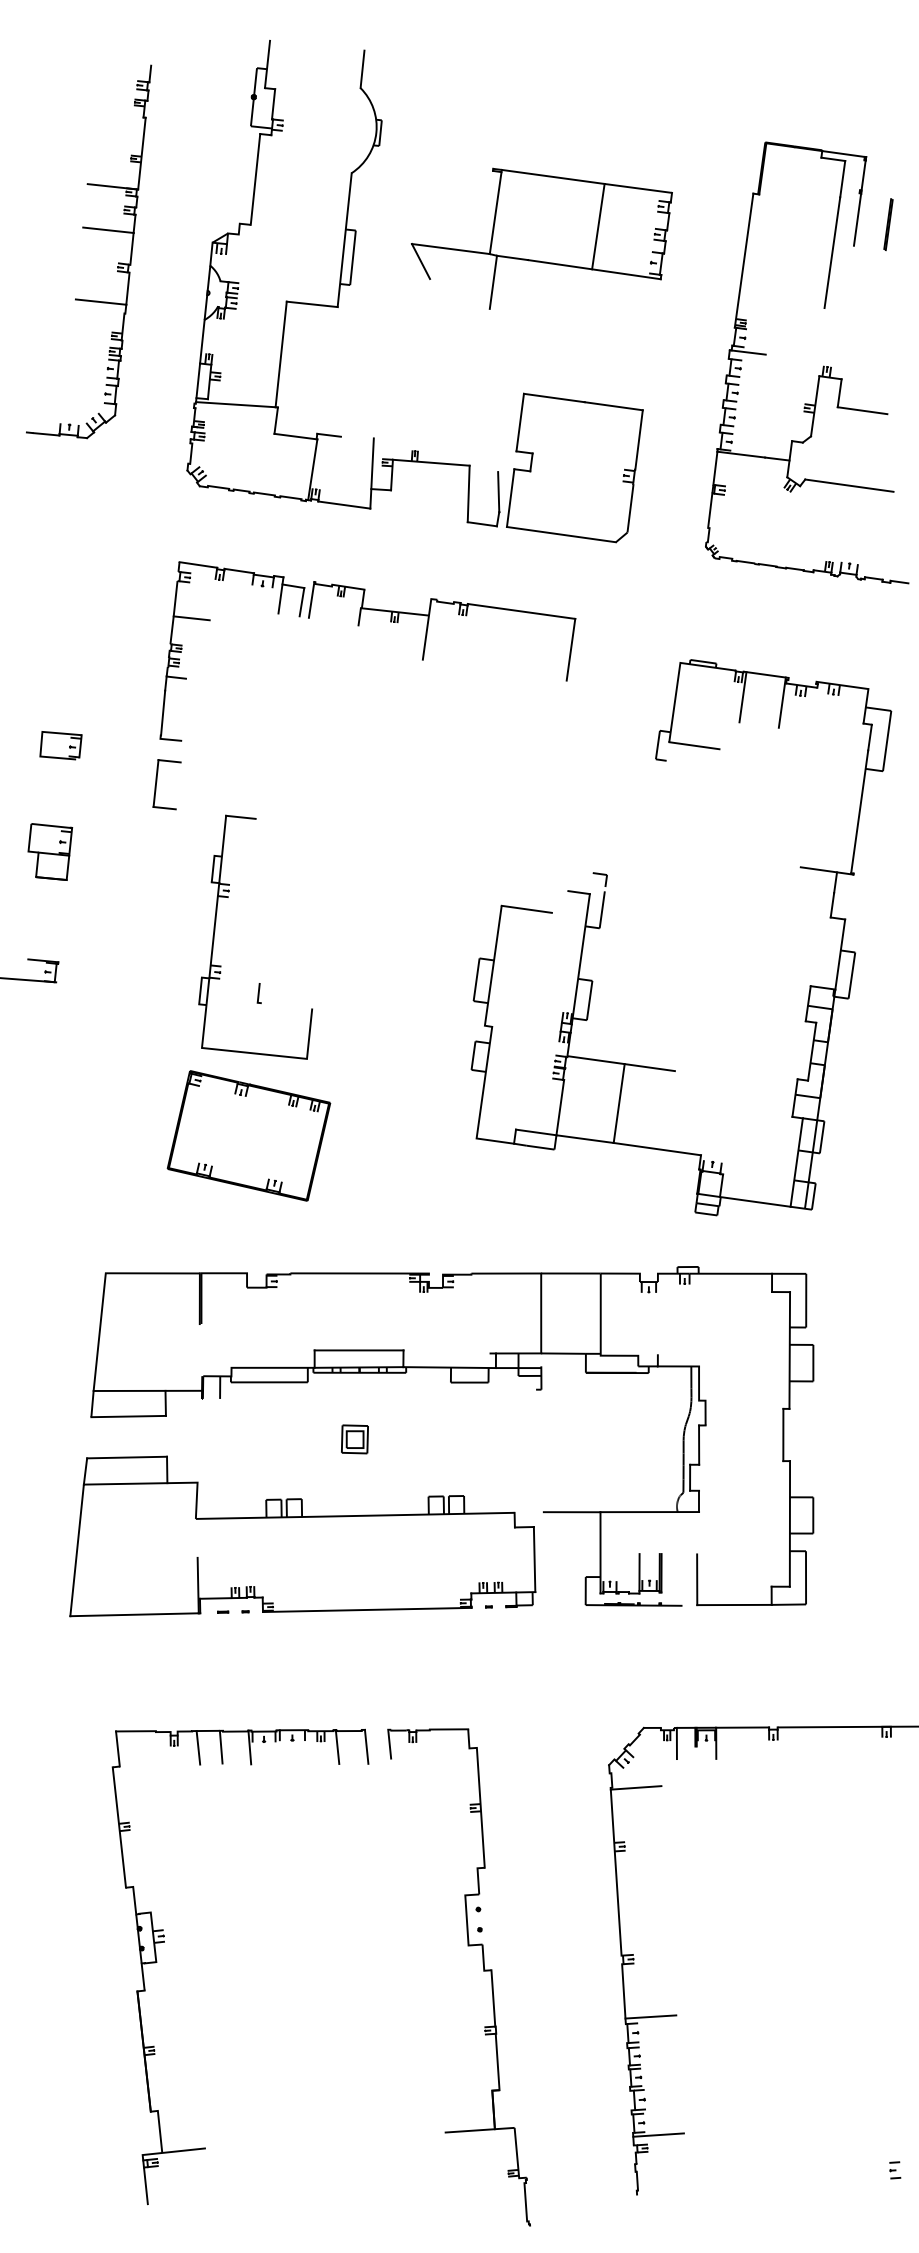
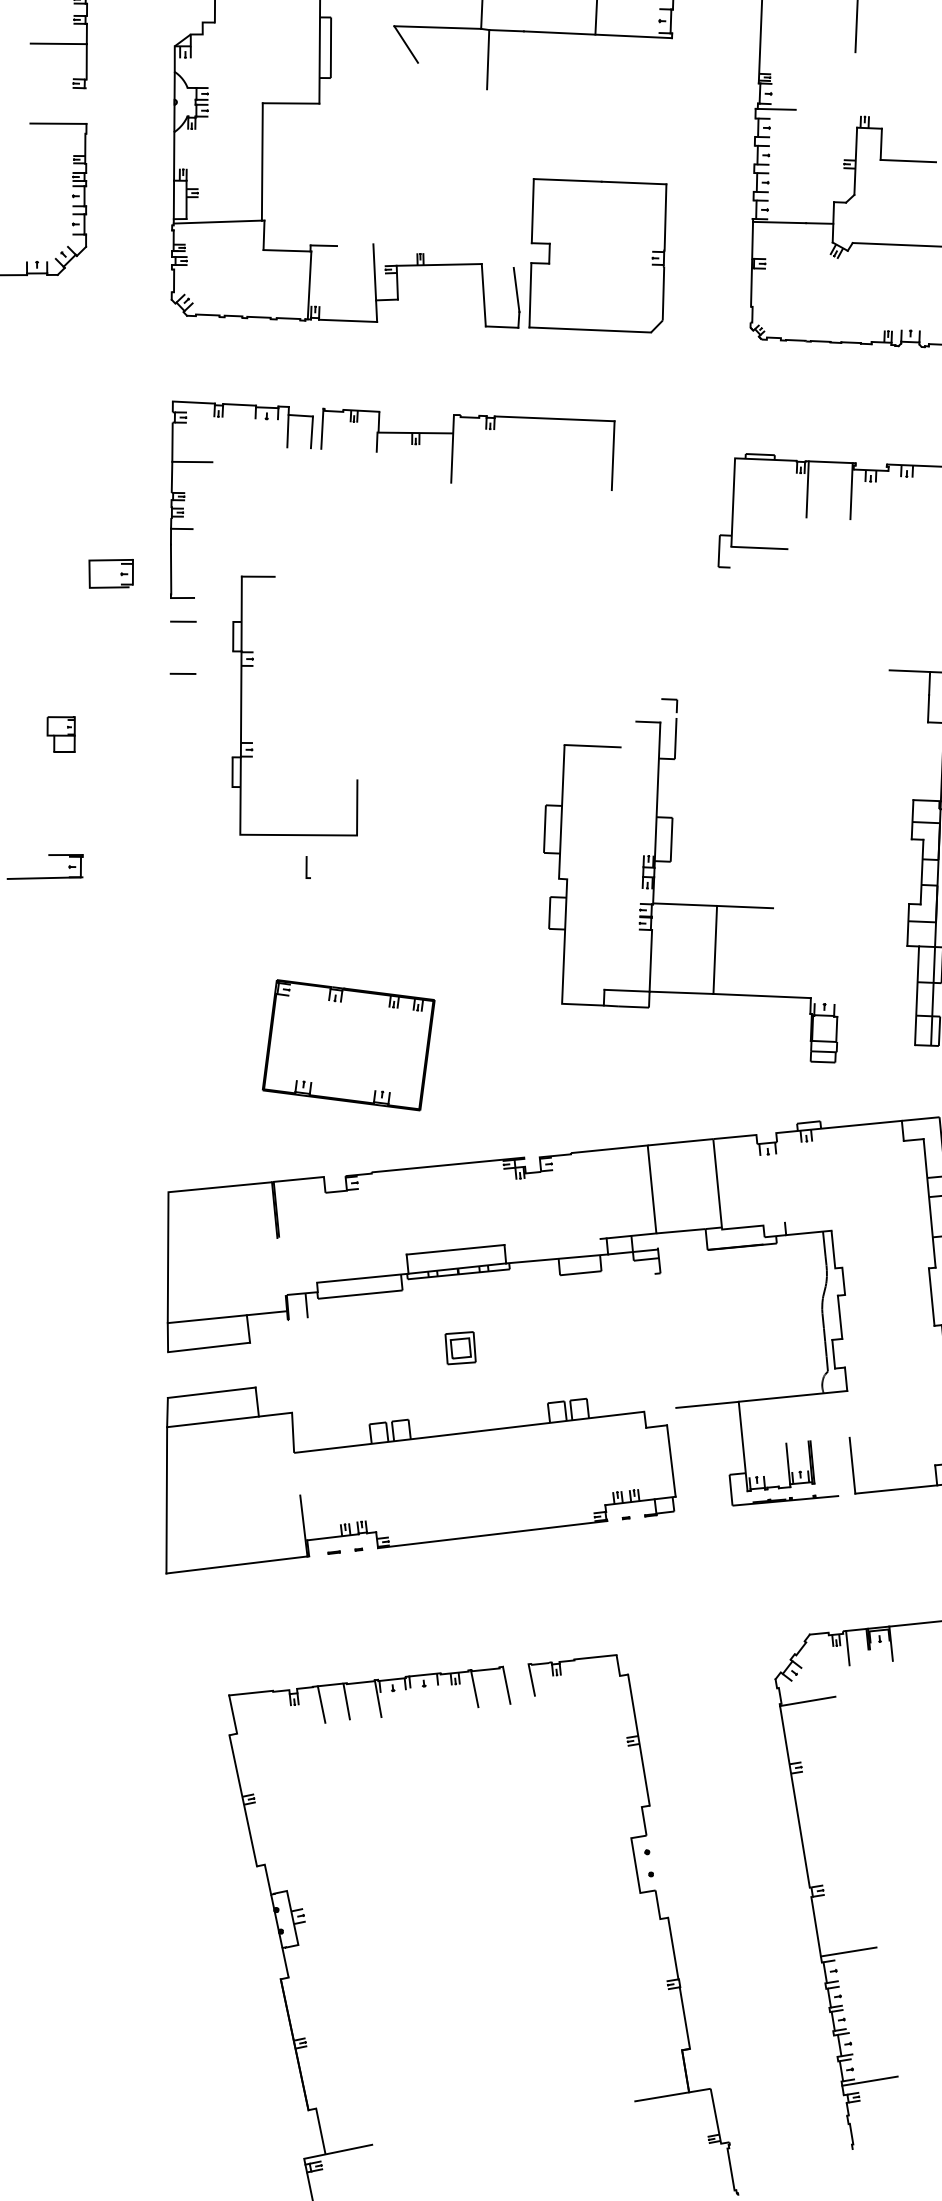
line: (127, 288) -> (86, 105), removed
part: (60, 745) -> (110, 573), moved
line: (155, 783) -> (170, 647), removed
part: (50, 851) -> (62, 733), size x0.6
part: (215, 931) -> (242, 705), moved
part: (248, 1135) -> (348, 1044), moved
line: (754, 1201) -> (874, 1043), removed

